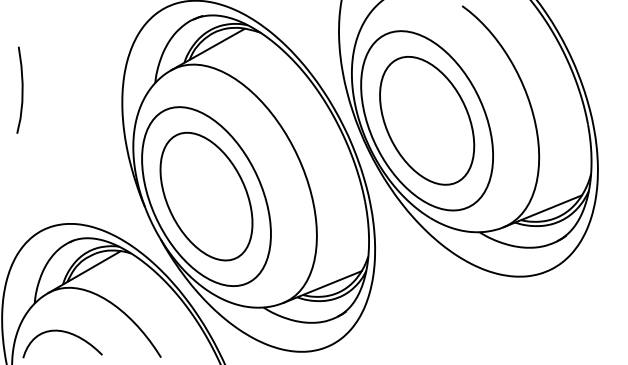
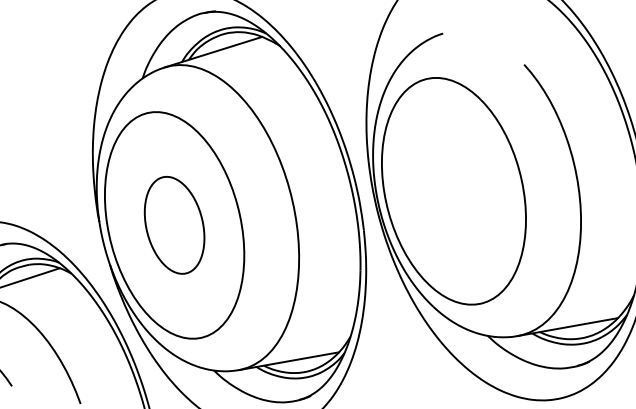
part: (427, 120) -> (454, 191), removed
part: (206, 196) -> (174, 225), size x0.6

